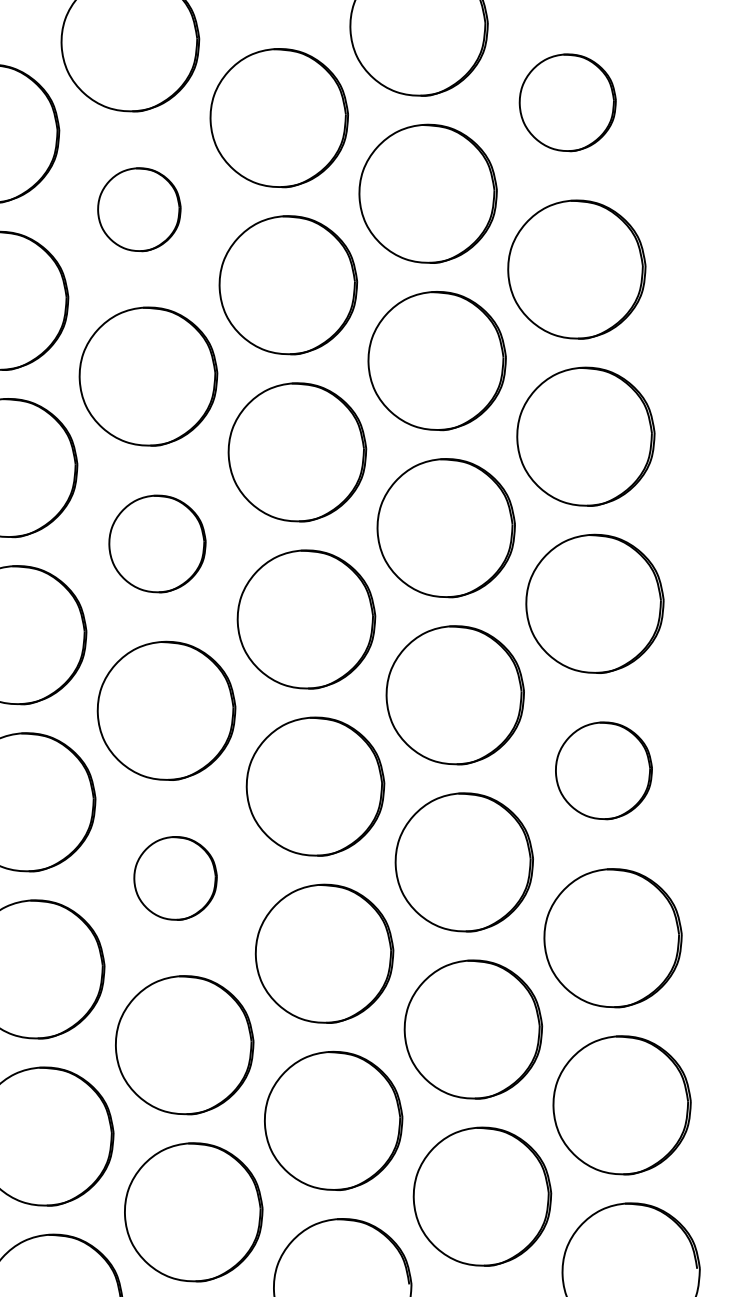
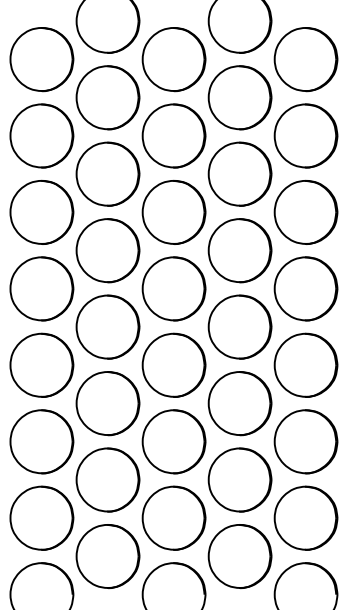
part: (566, 102) -> (305, 59), size x1.43
part: (138, 209) -> (107, 97), size x1.67
part: (156, 543) -> (107, 250), size x1.43
part: (602, 769) -> (305, 364), size x1.43
part: (174, 877) -> (107, 403), size x1.67

